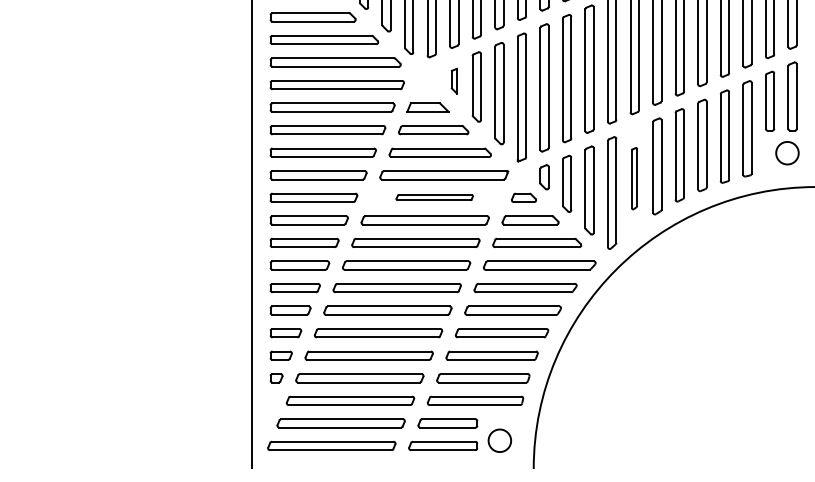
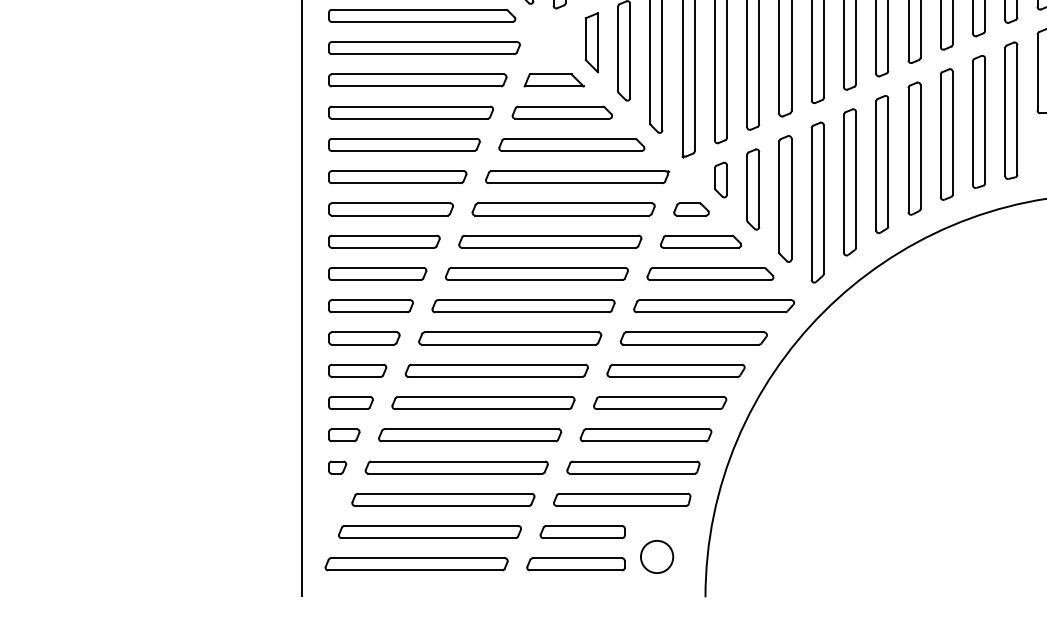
part: (454, 80) -> (592, 41), size x1.67
part: (634, 178) -> (849, 181), size x1.67
part: (434, 197) -> (563, 208), size x1.67

